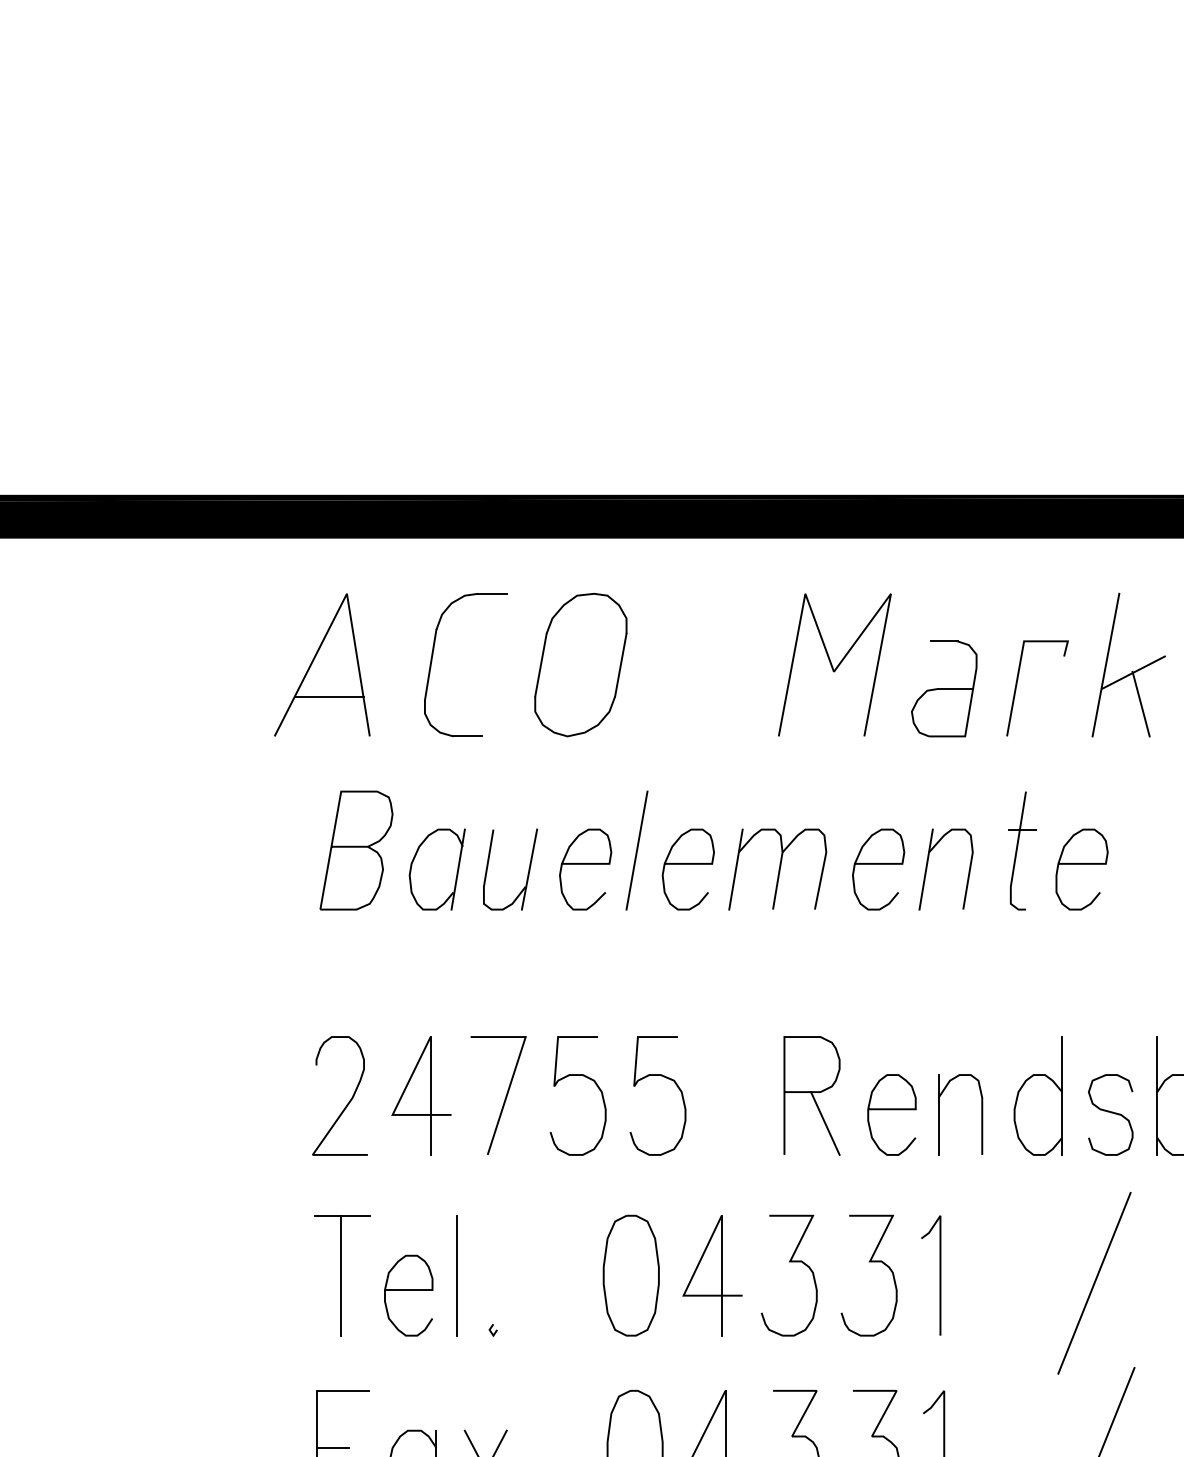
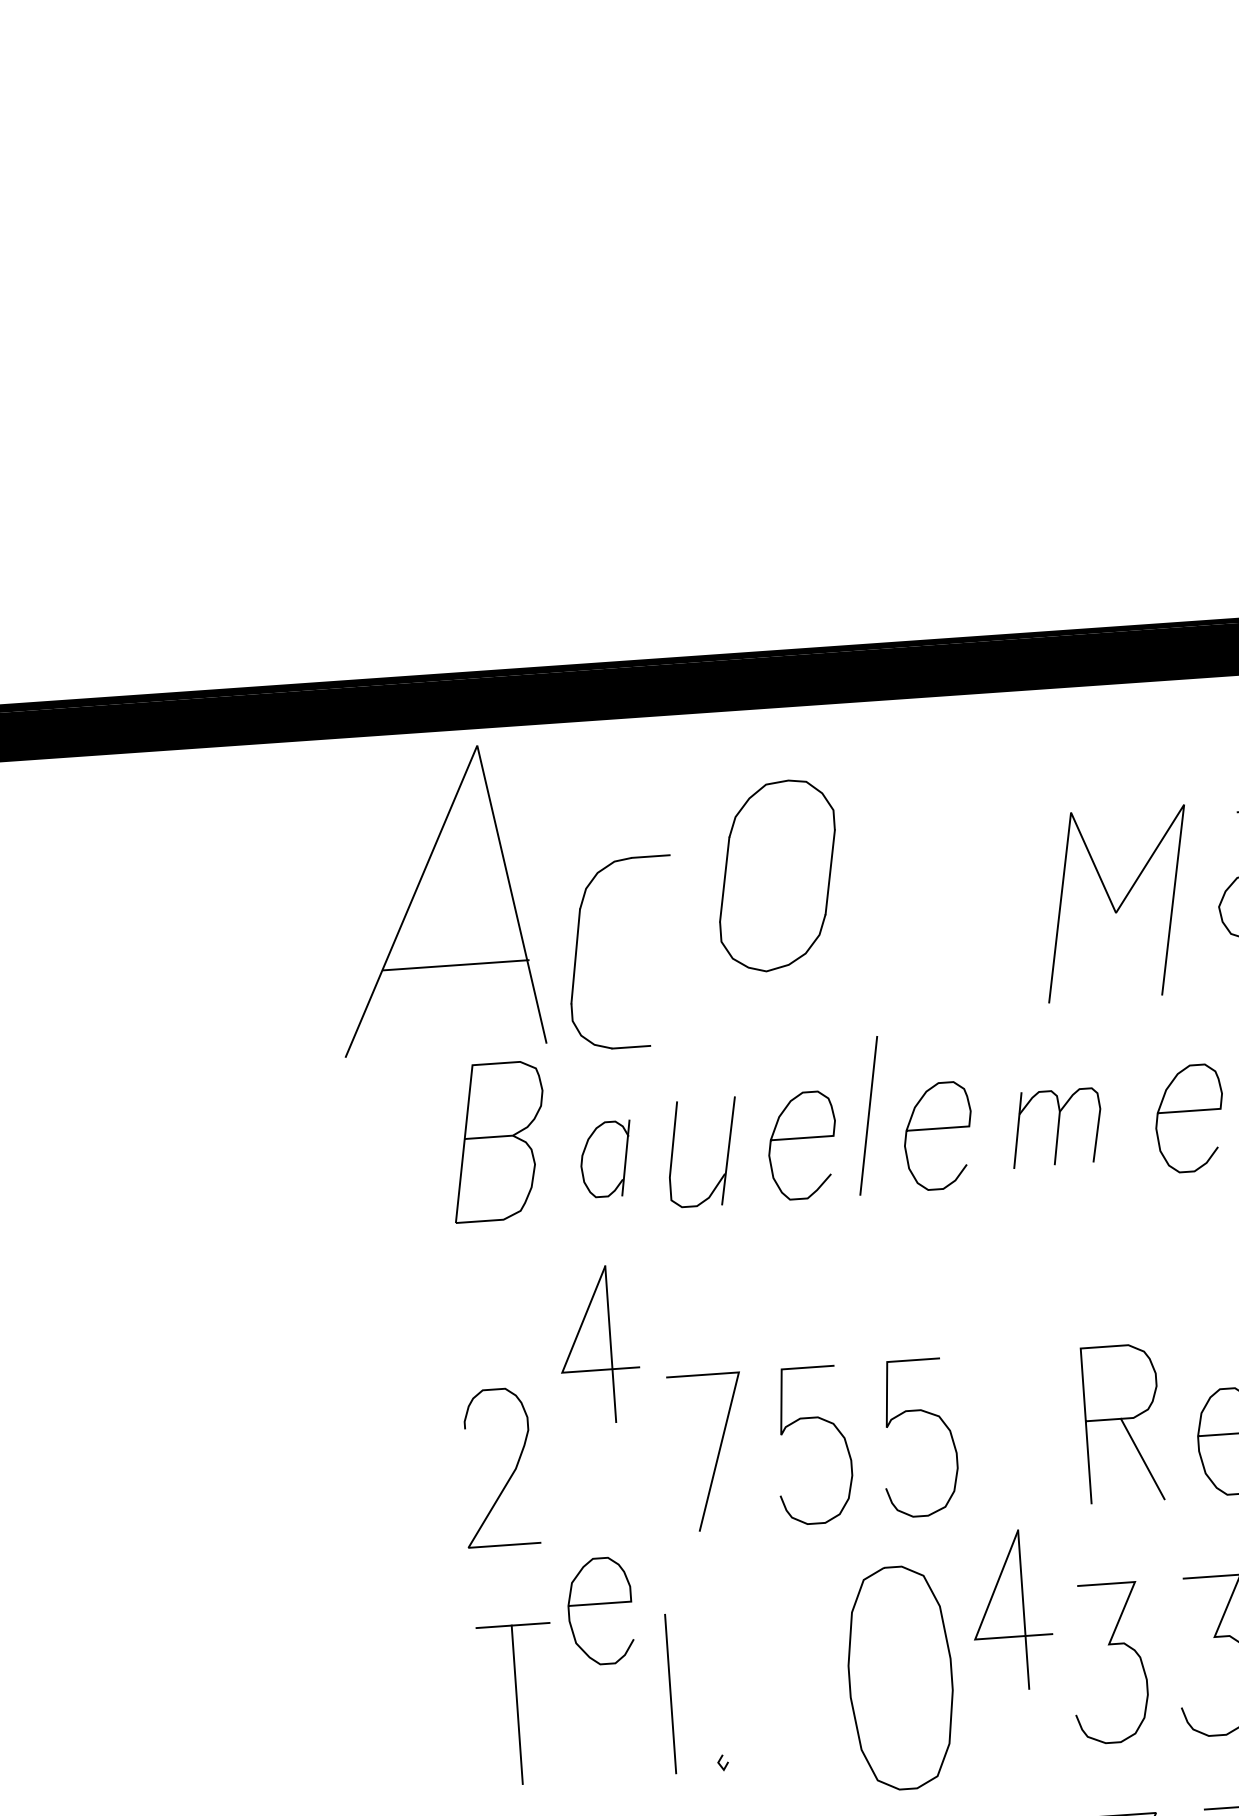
part: (432, 661) -> (577, 951), moved
part: (322, 664) -> (436, 899), size x1.6
line: (832, 664) -> (1113, 903), moved
part: (436, 869) -> (605, 1159), size x0.7
part: (777, 869) -> (1056, 1127), size x0.7
part: (421, 1095) -> (598, 1344), moved
part: (630, 1275) -> (899, 1677), size x1.4
part: (712, 1275) -> (1011, 1610), moved
curve: (408, 1290) -> (599, 1604), moved

